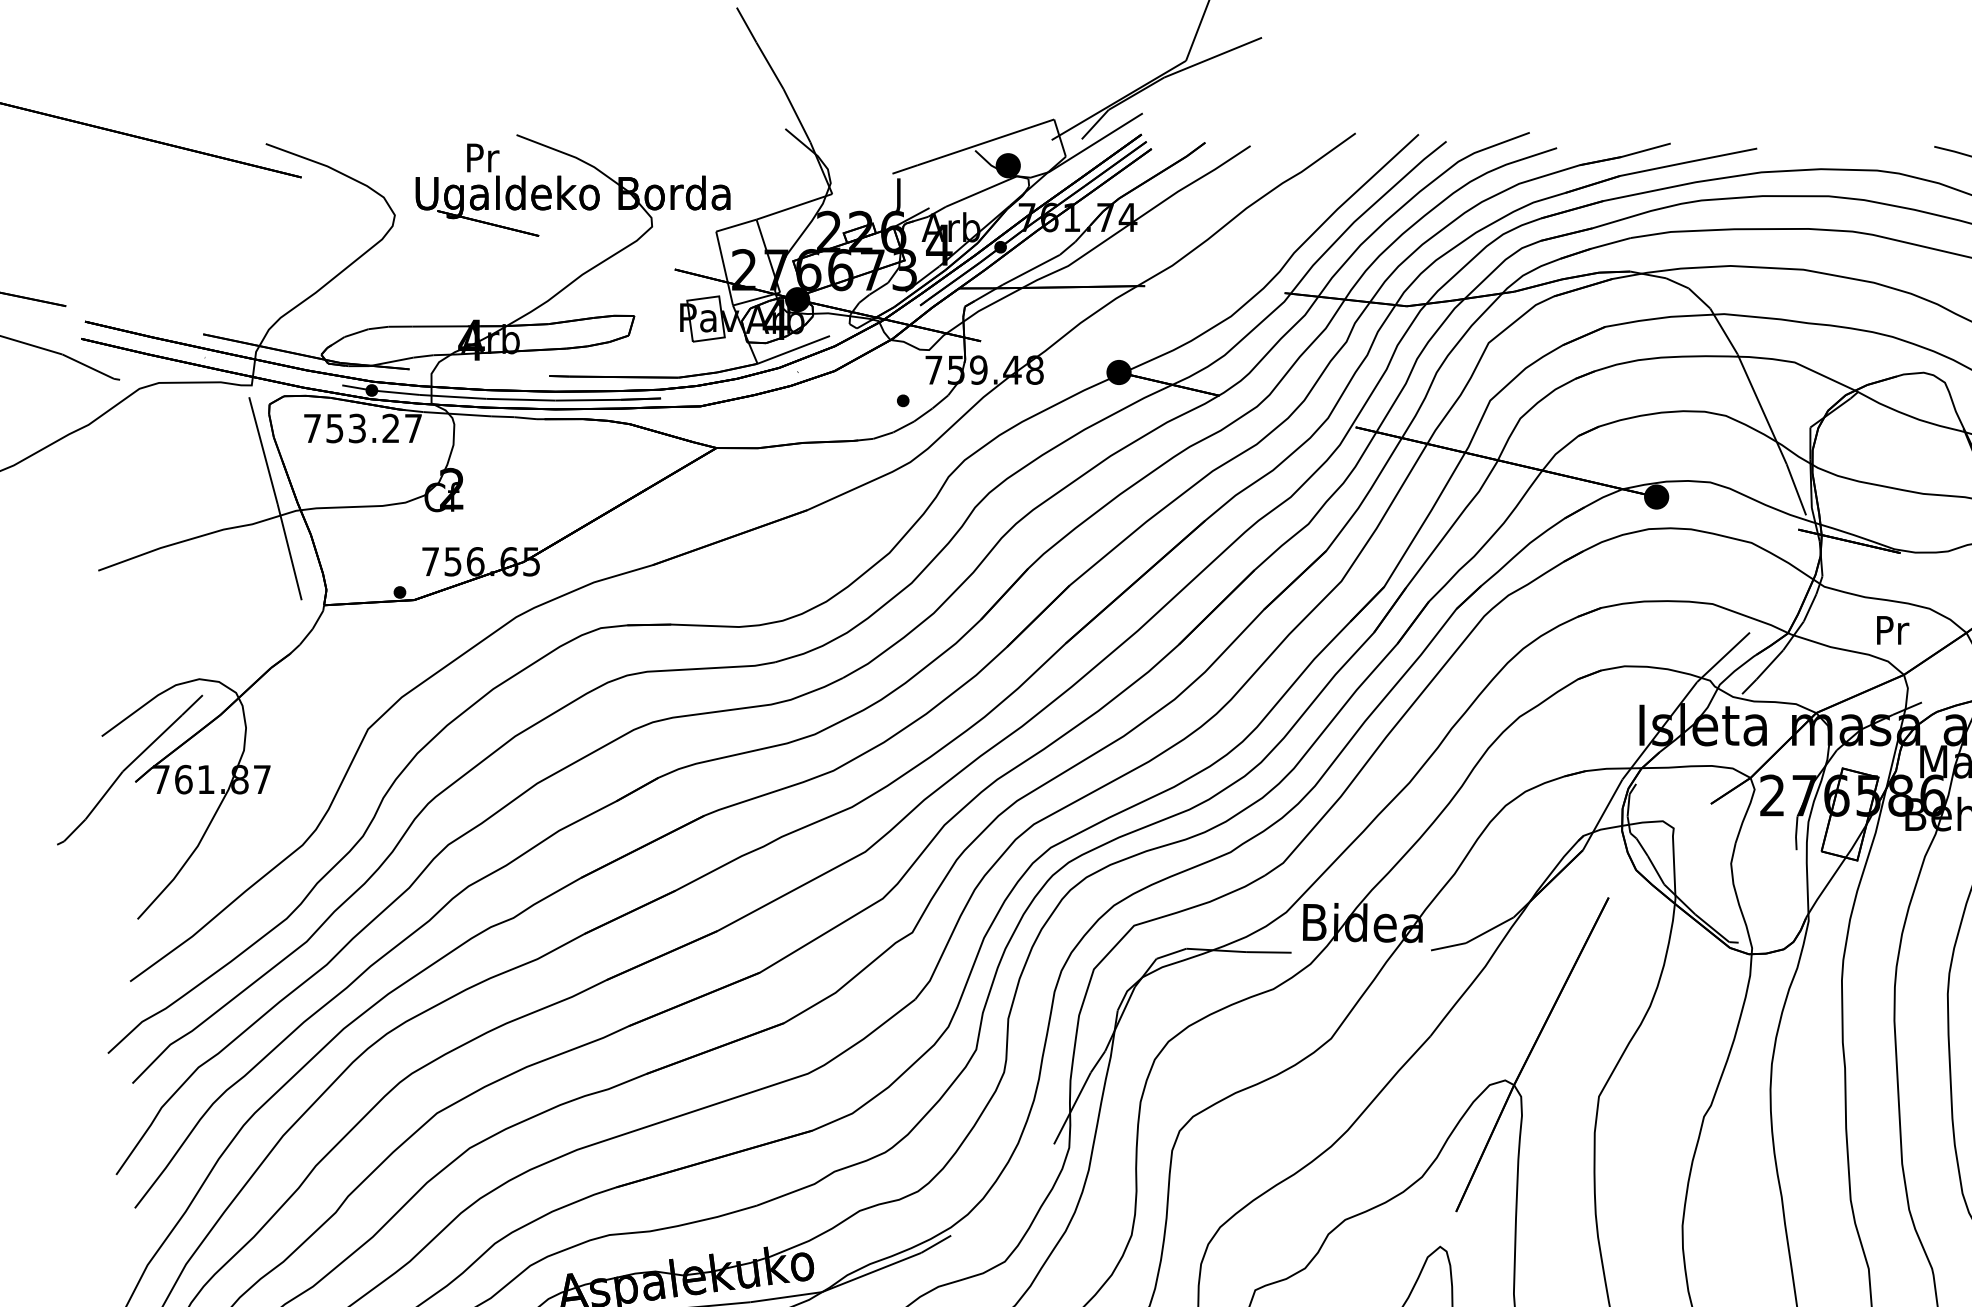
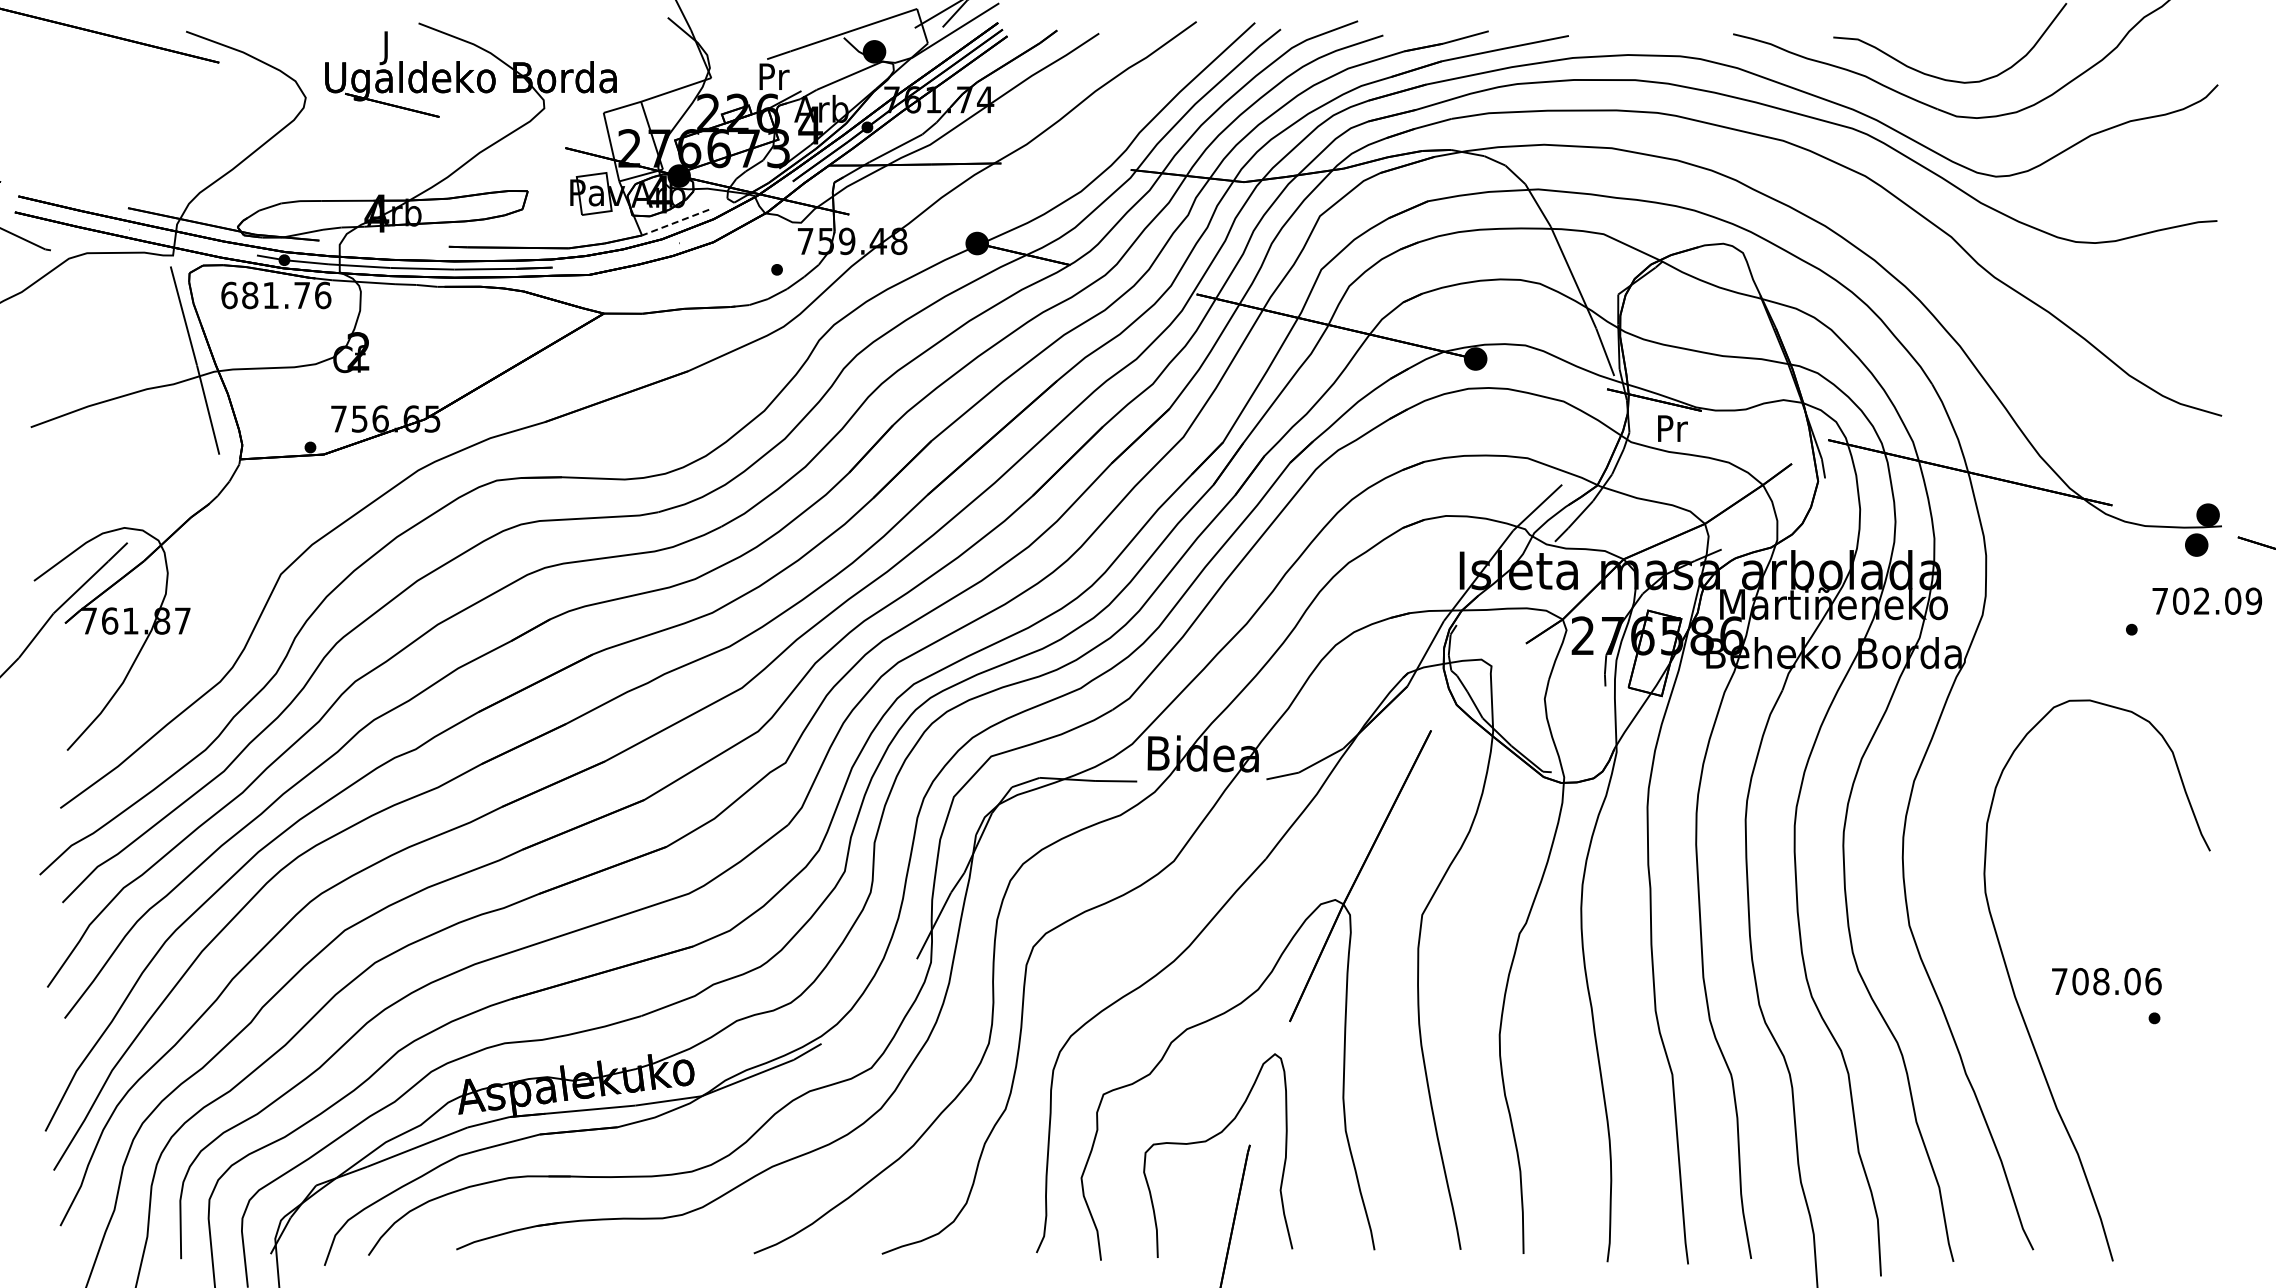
text: (483, 162) -> (387, 48), Pr -> J
text: (900, 194) -> (774, 78), J -> Pr
line: (793, 349) -> (675, 222), solid -> dashed
text: (363, 428) -> (276, 295), 753.27 -> 681.76
text: (1892, 630) -> (1672, 428), moved

